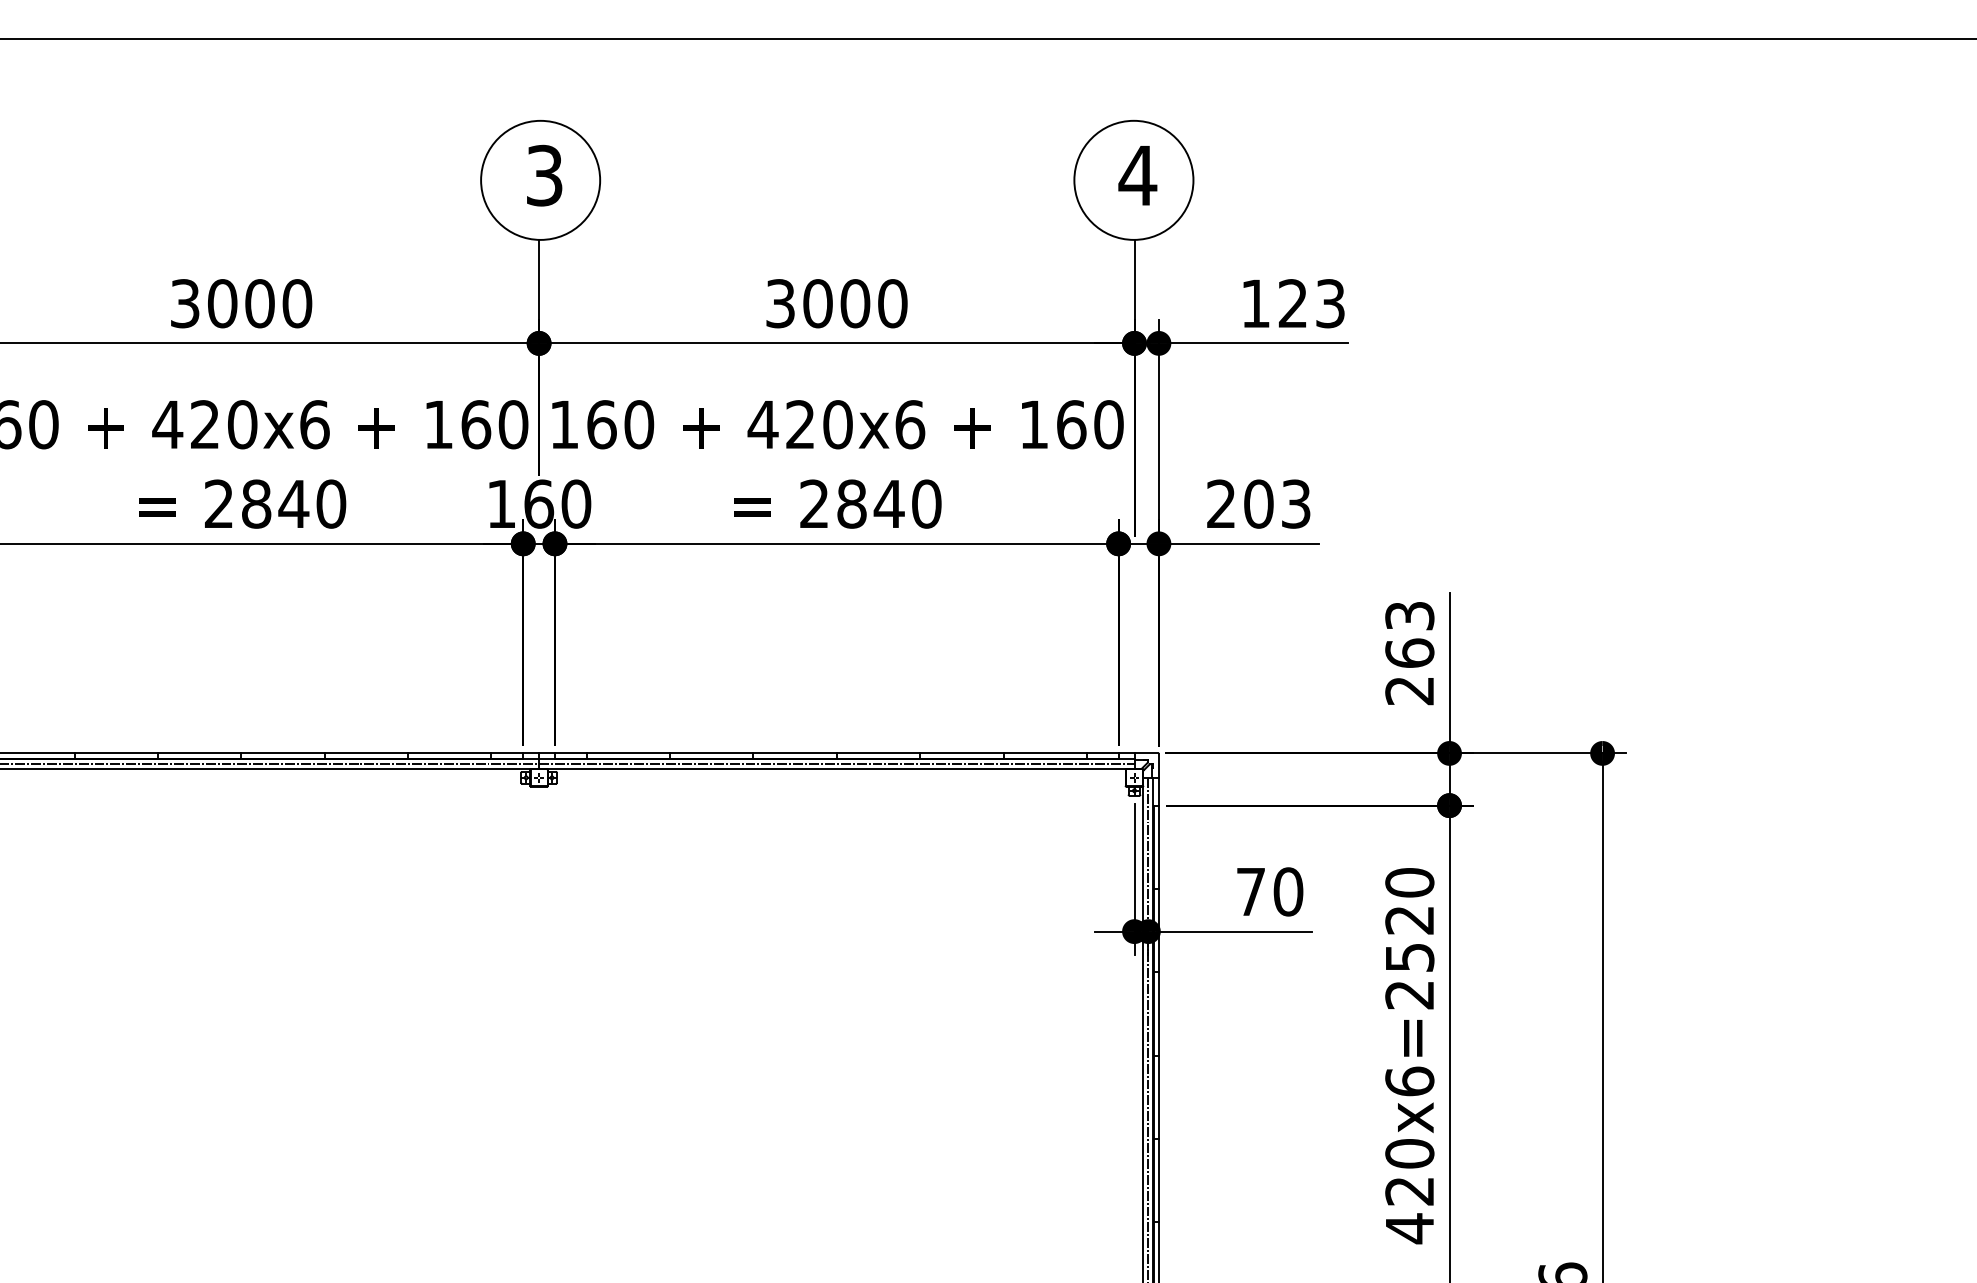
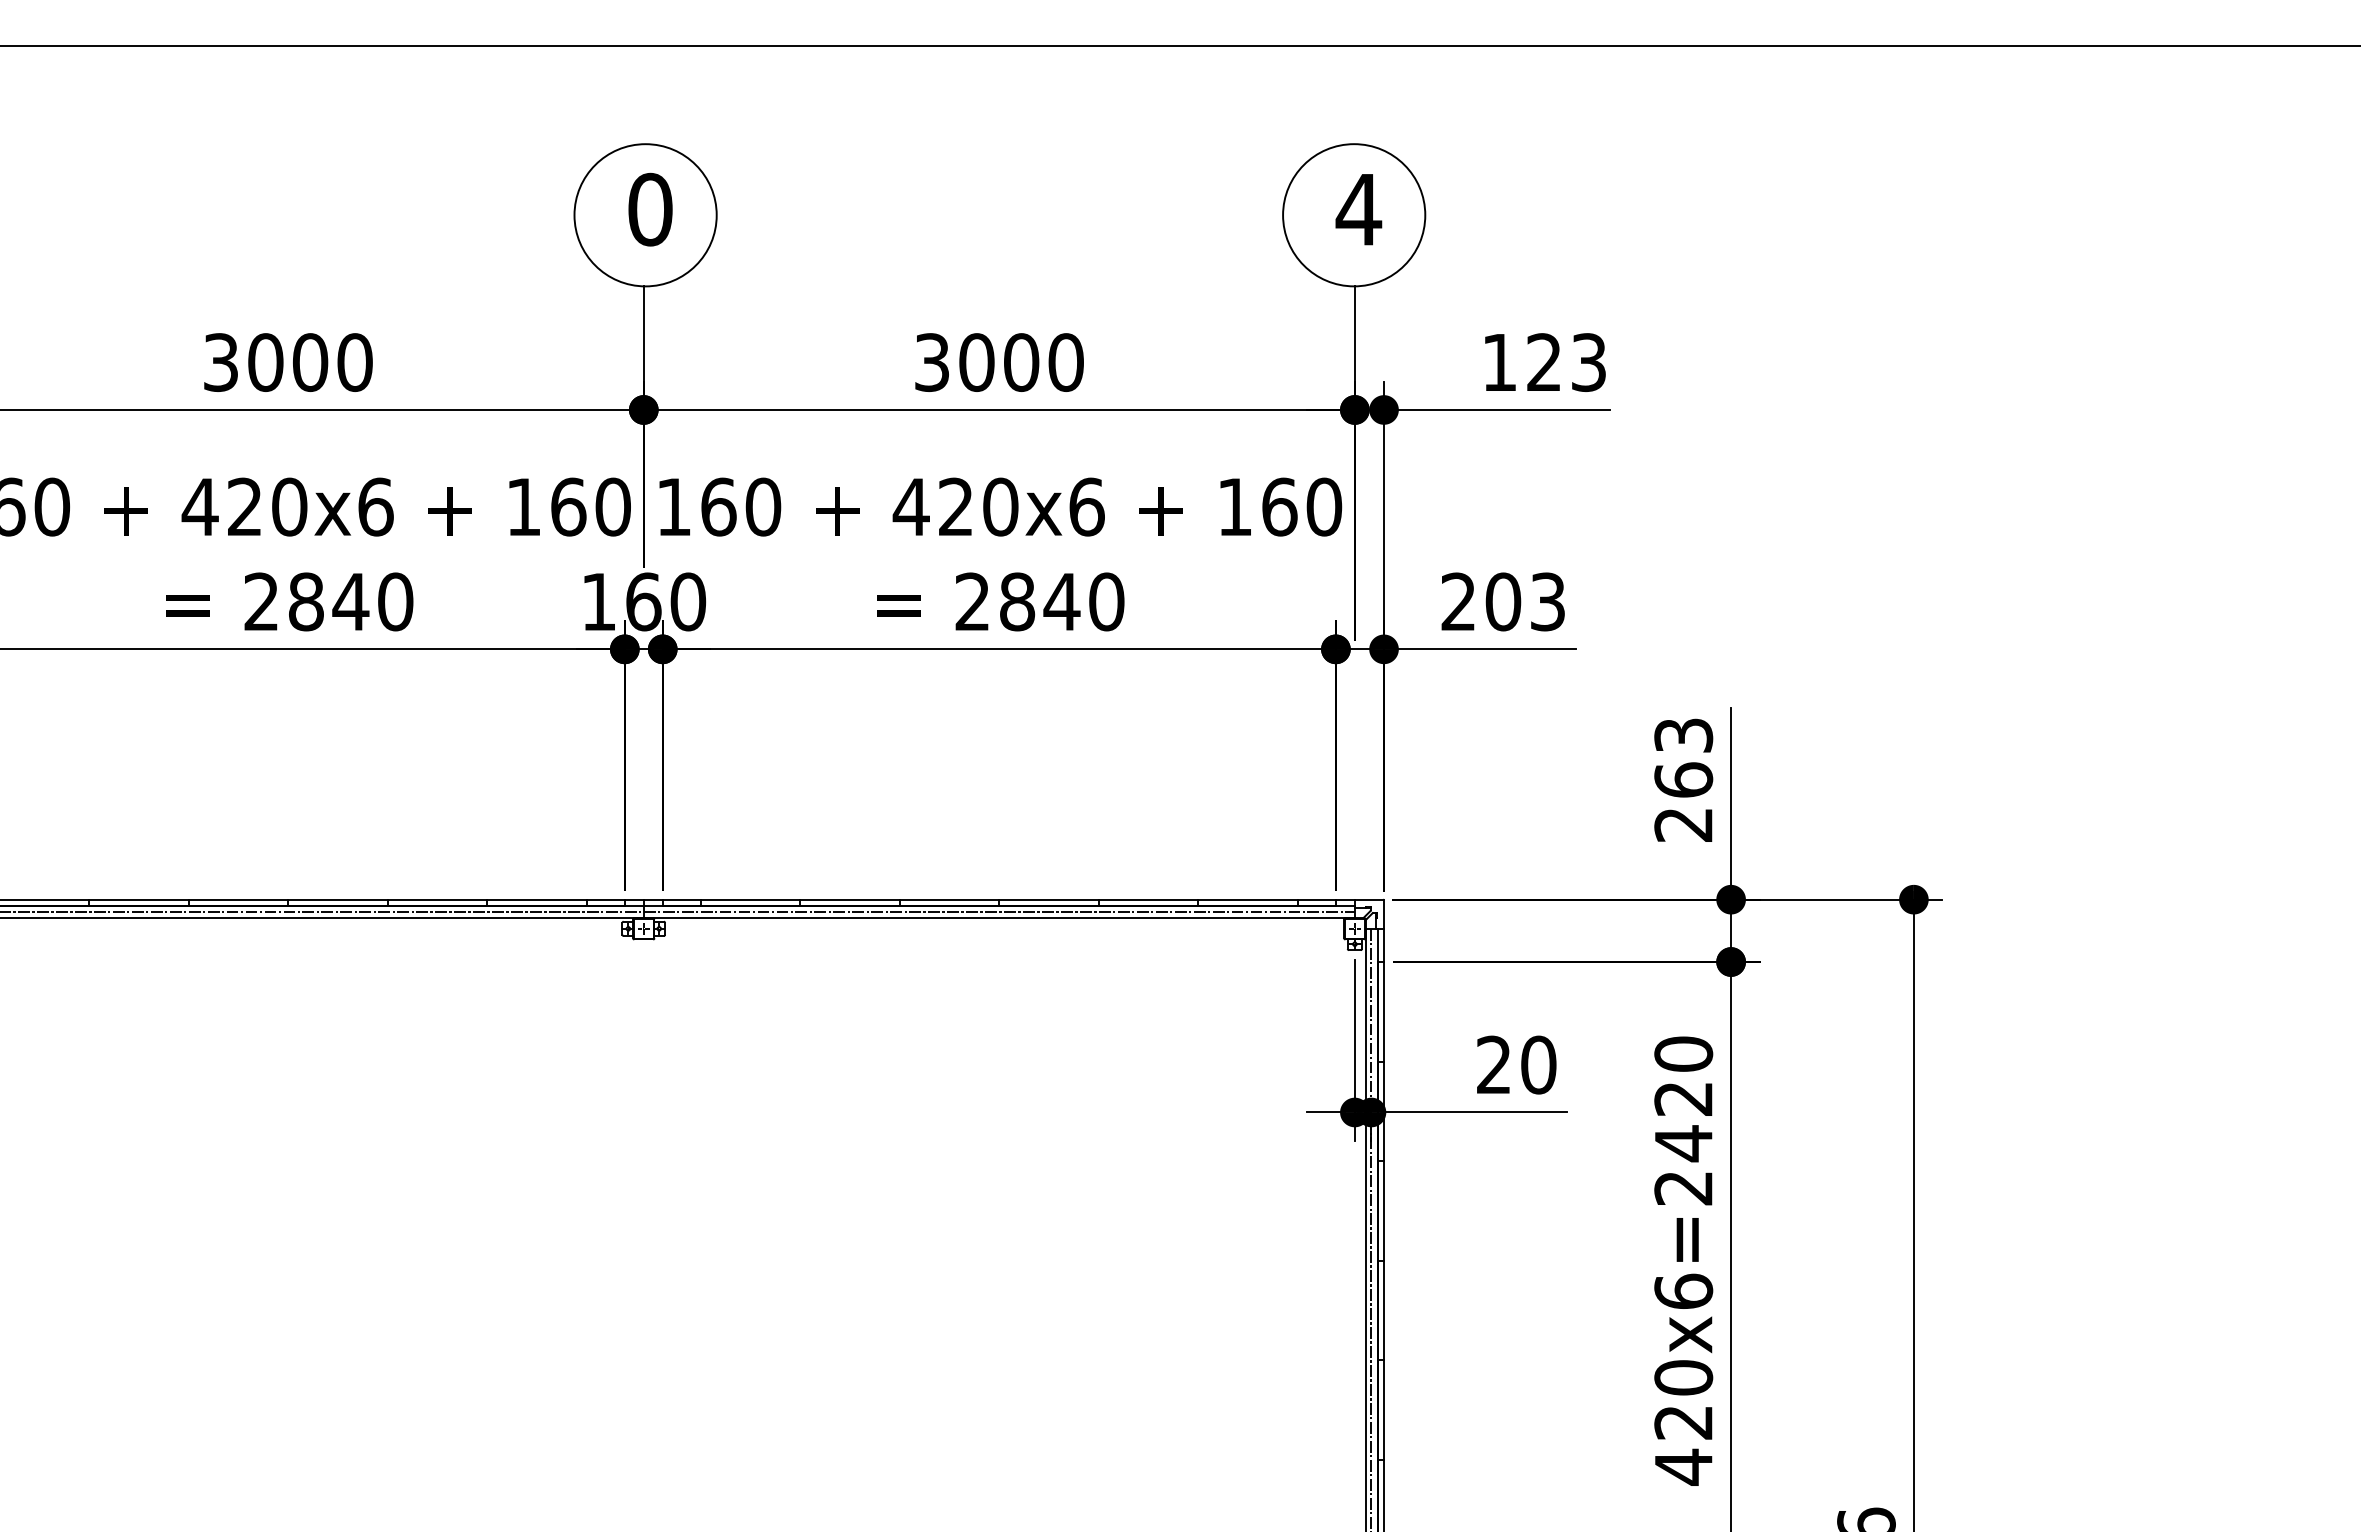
text: (544, 175) -> (650, 209), 3 -> 0
text: (1250, 891) -> (1493, 1064), 70 -> 20
text: (1410, 957) -> (1684, 1143), 420x6=2520 -> 420x6=2420

